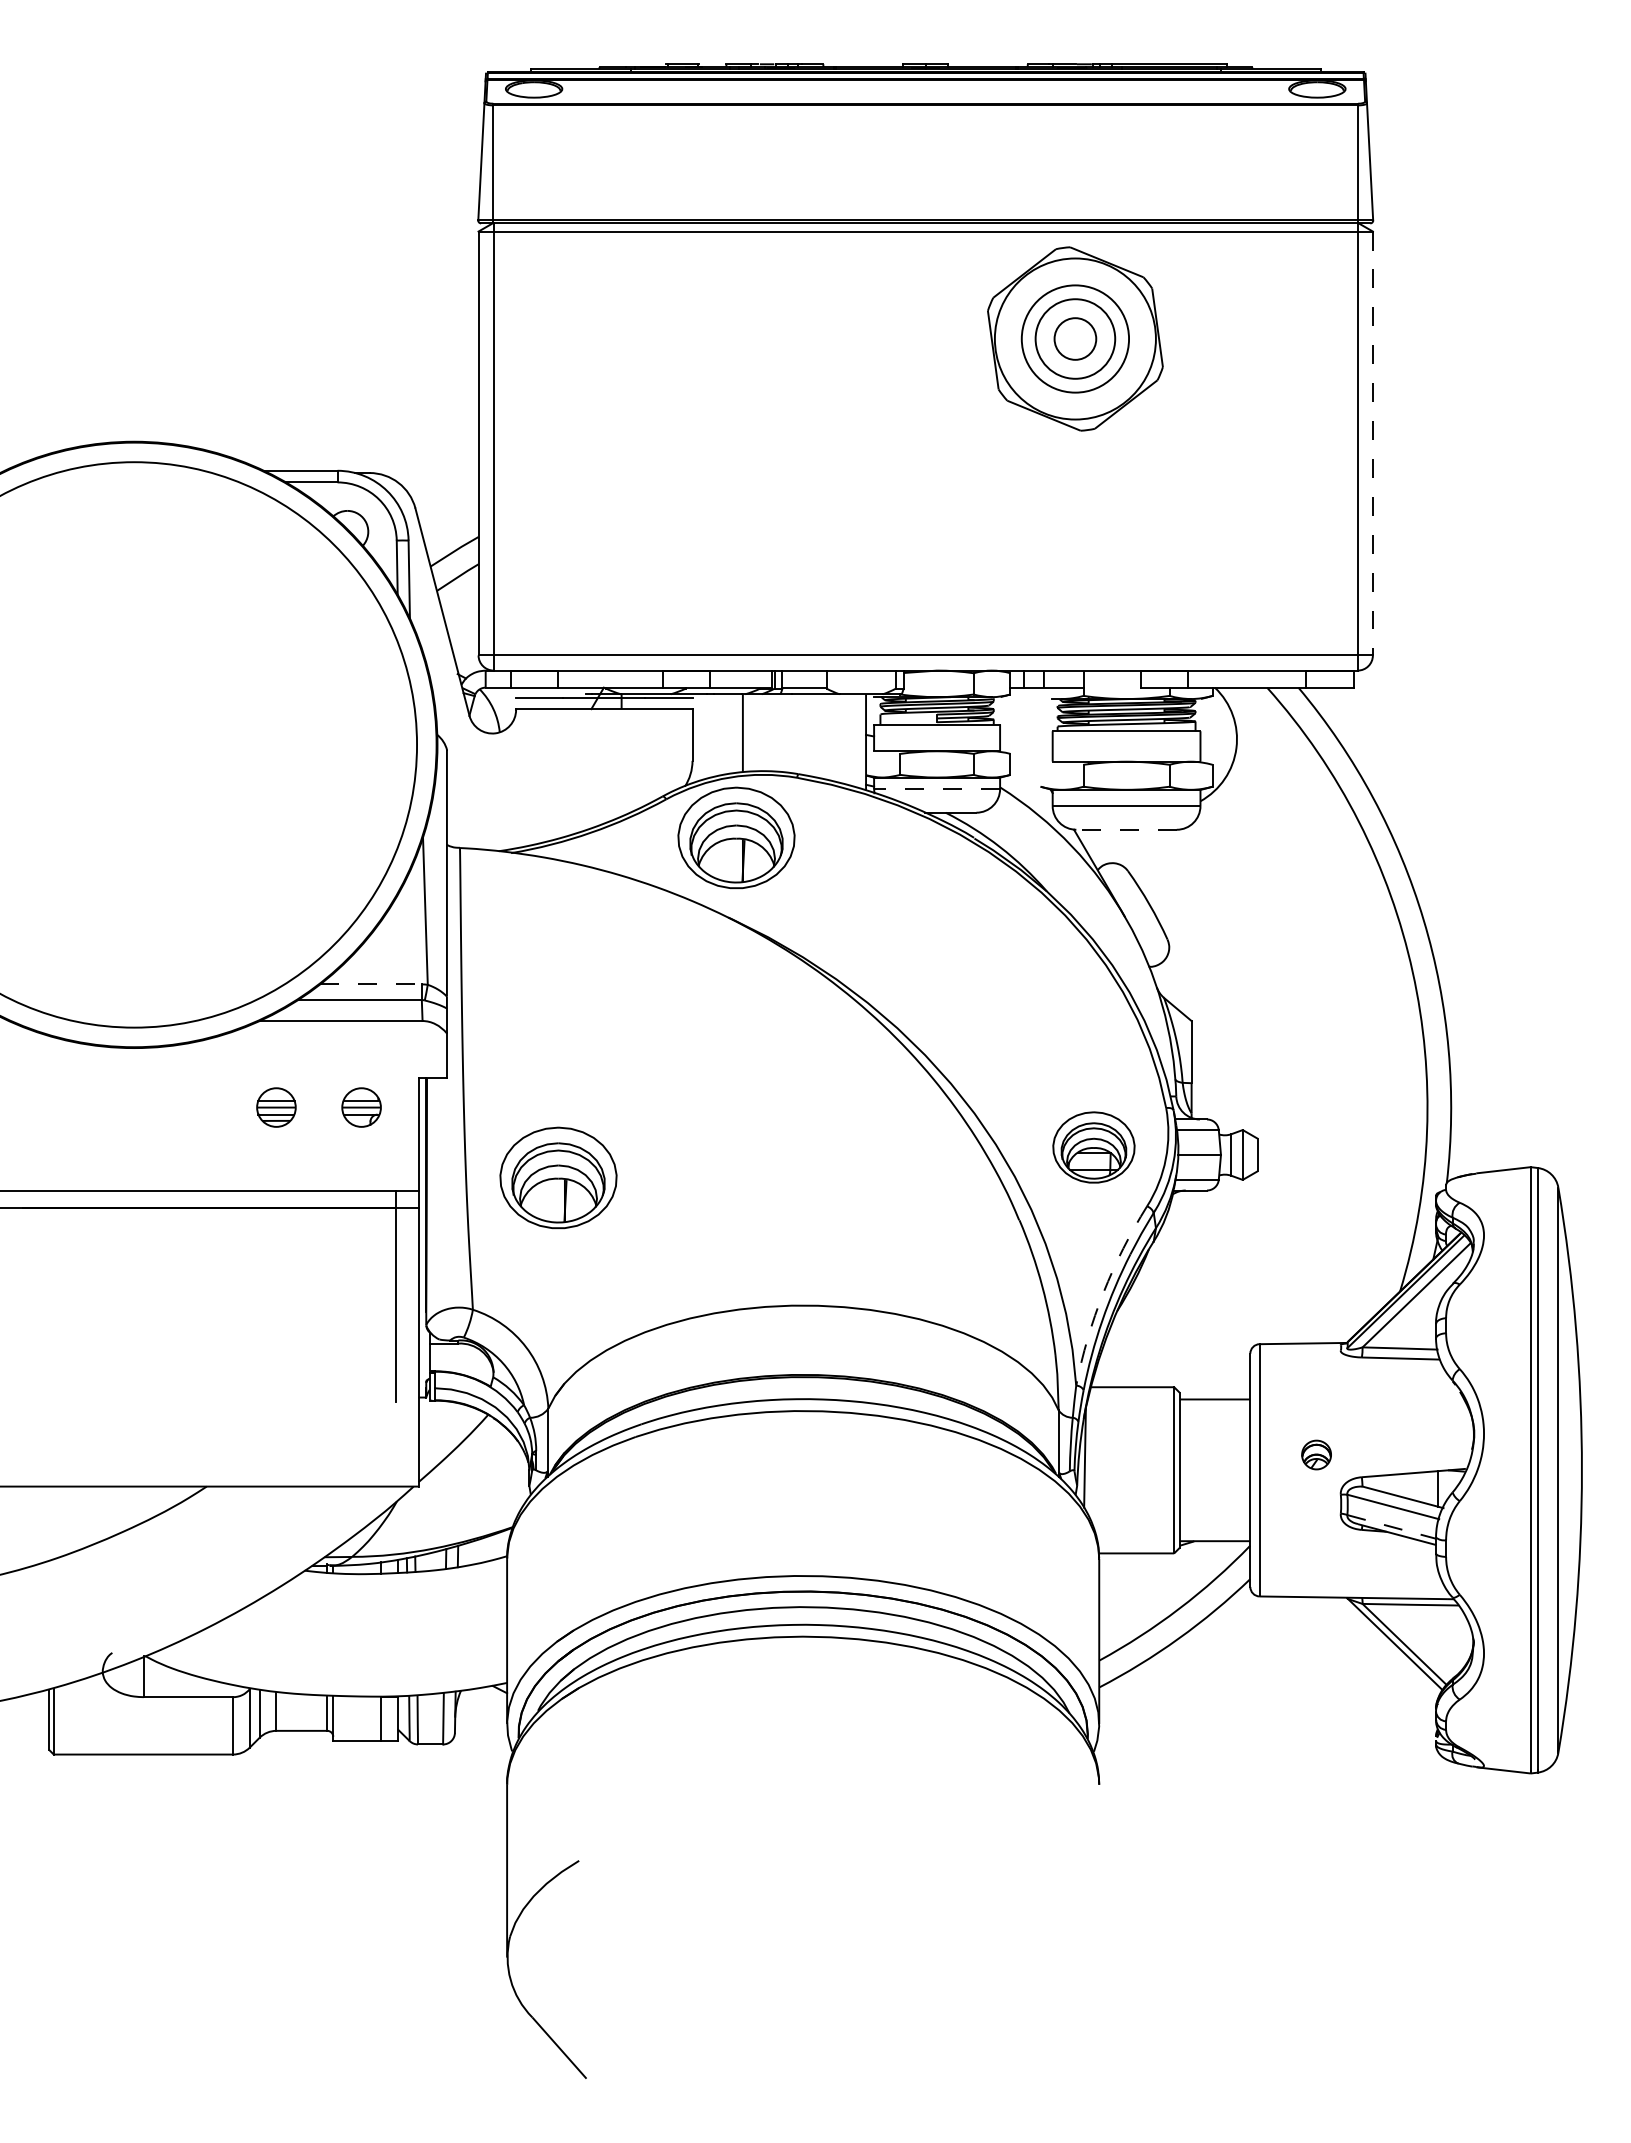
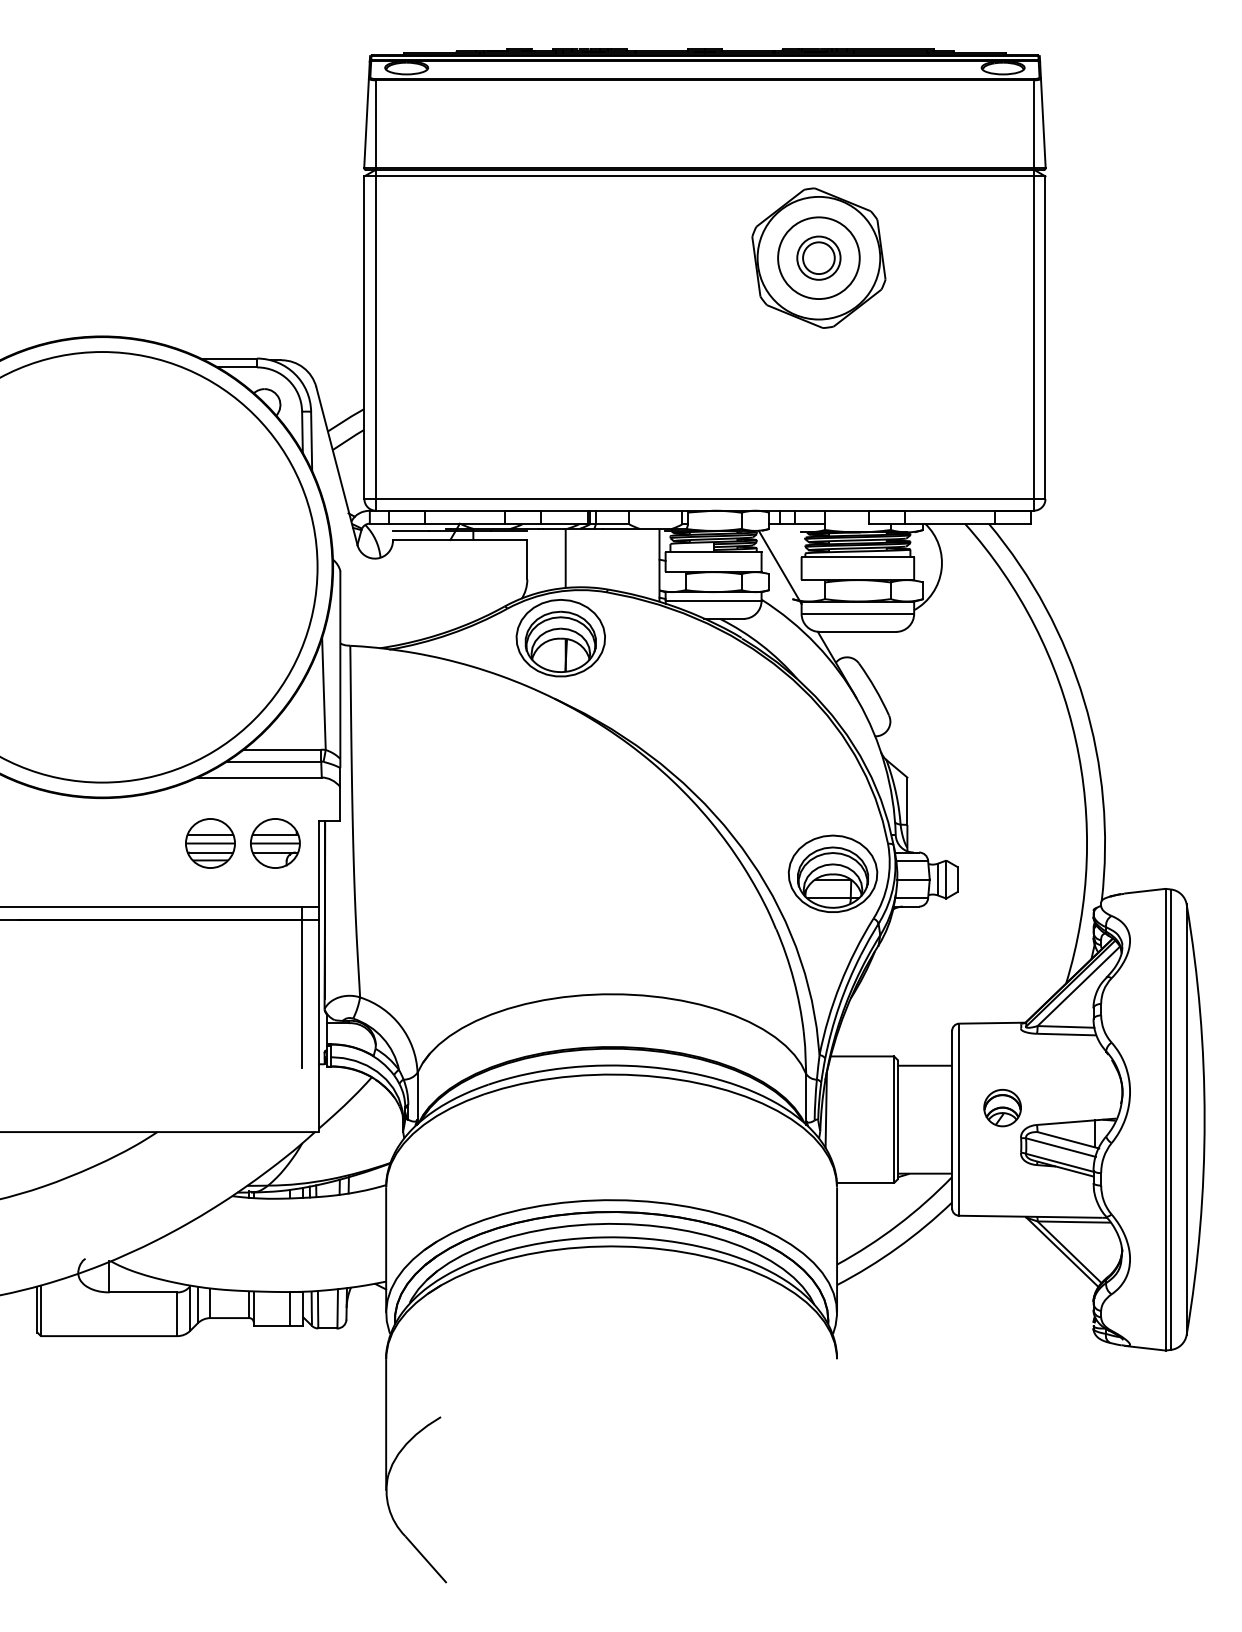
circle: (1075, 338) -> (818, 257), size x0.71
line: (1372, 443) -> (1045, 337), dashed -> solid
line: (1022, 742) -> (778, 565), added
line: (936, 789) -> (713, 601), dashed -> solid
line: (1126, 829) -> (857, 631), dashed -> solid
line: (371, 984) -> (282, 749), dashed -> solid
part: (276, 1107) -> (210, 843), size x1.67
part: (361, 1107) -> (275, 843), size x1.67
part: (1093, 1147) -> (832, 873), size x1.43
part: (558, 1177) -> (425, 896), removed
arc: (1103, 1292) -> (840, 984), dashed -> solid
part: (1316, 1454) -> (1002, 1107), size x1.67
line: (1391, 1526) -> (1059, 1162), dashed -> solid

